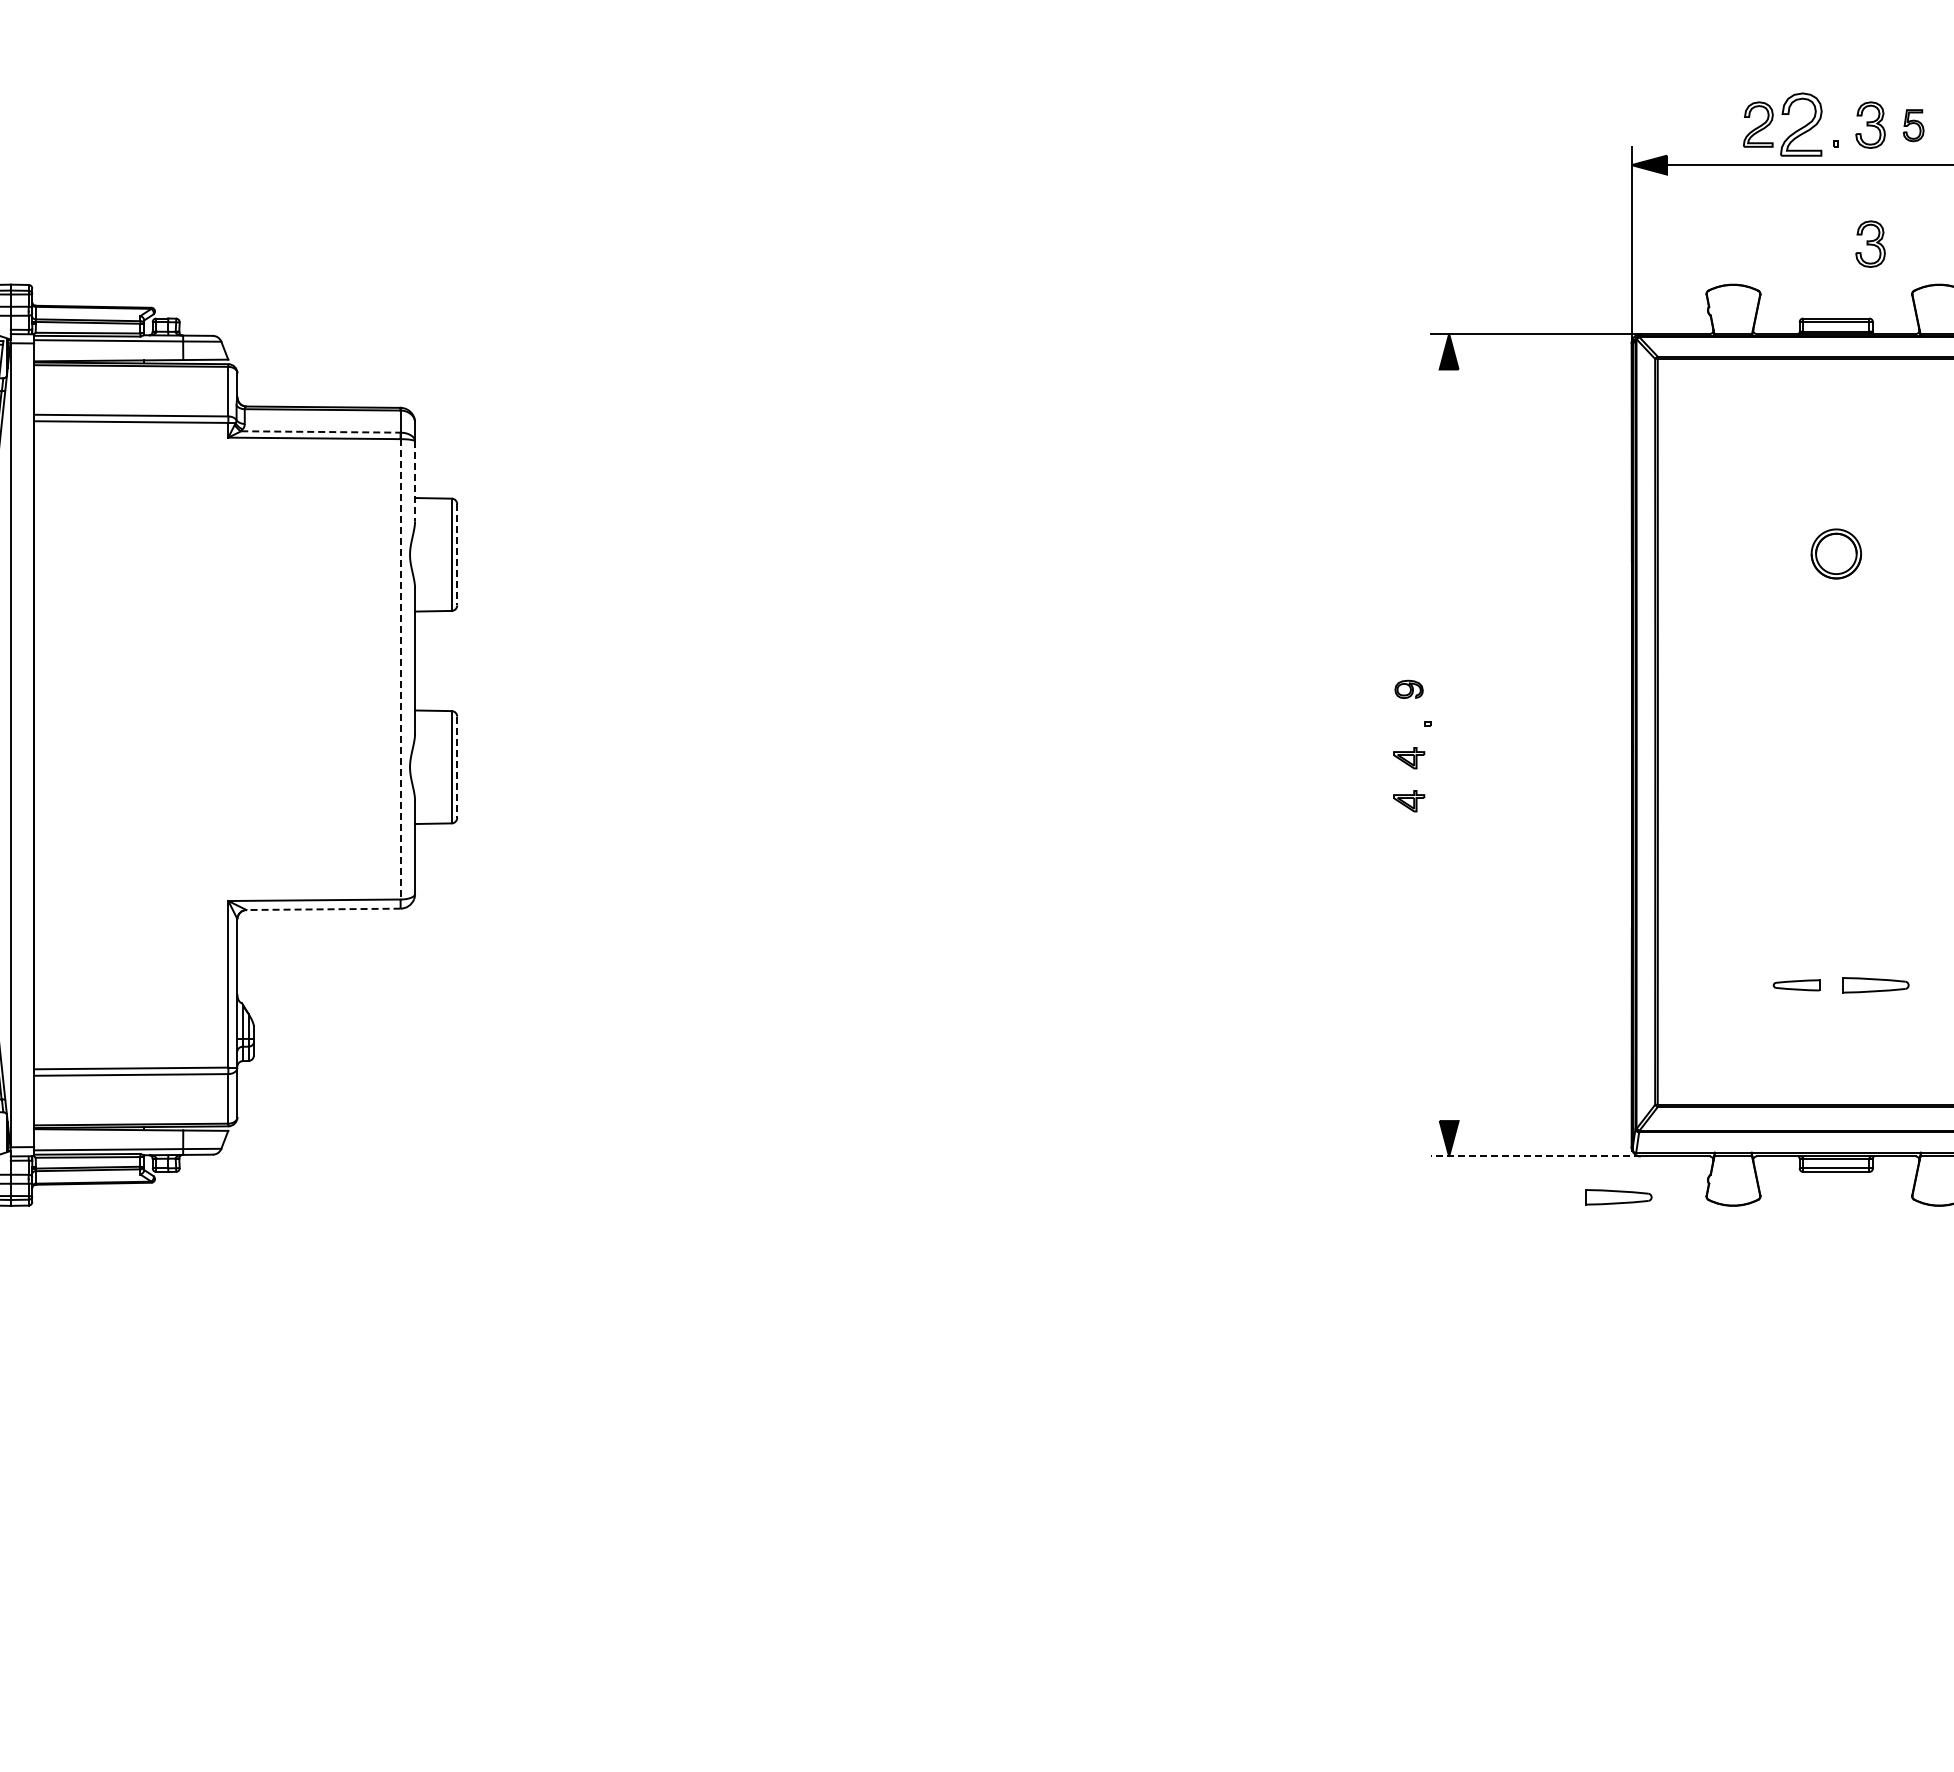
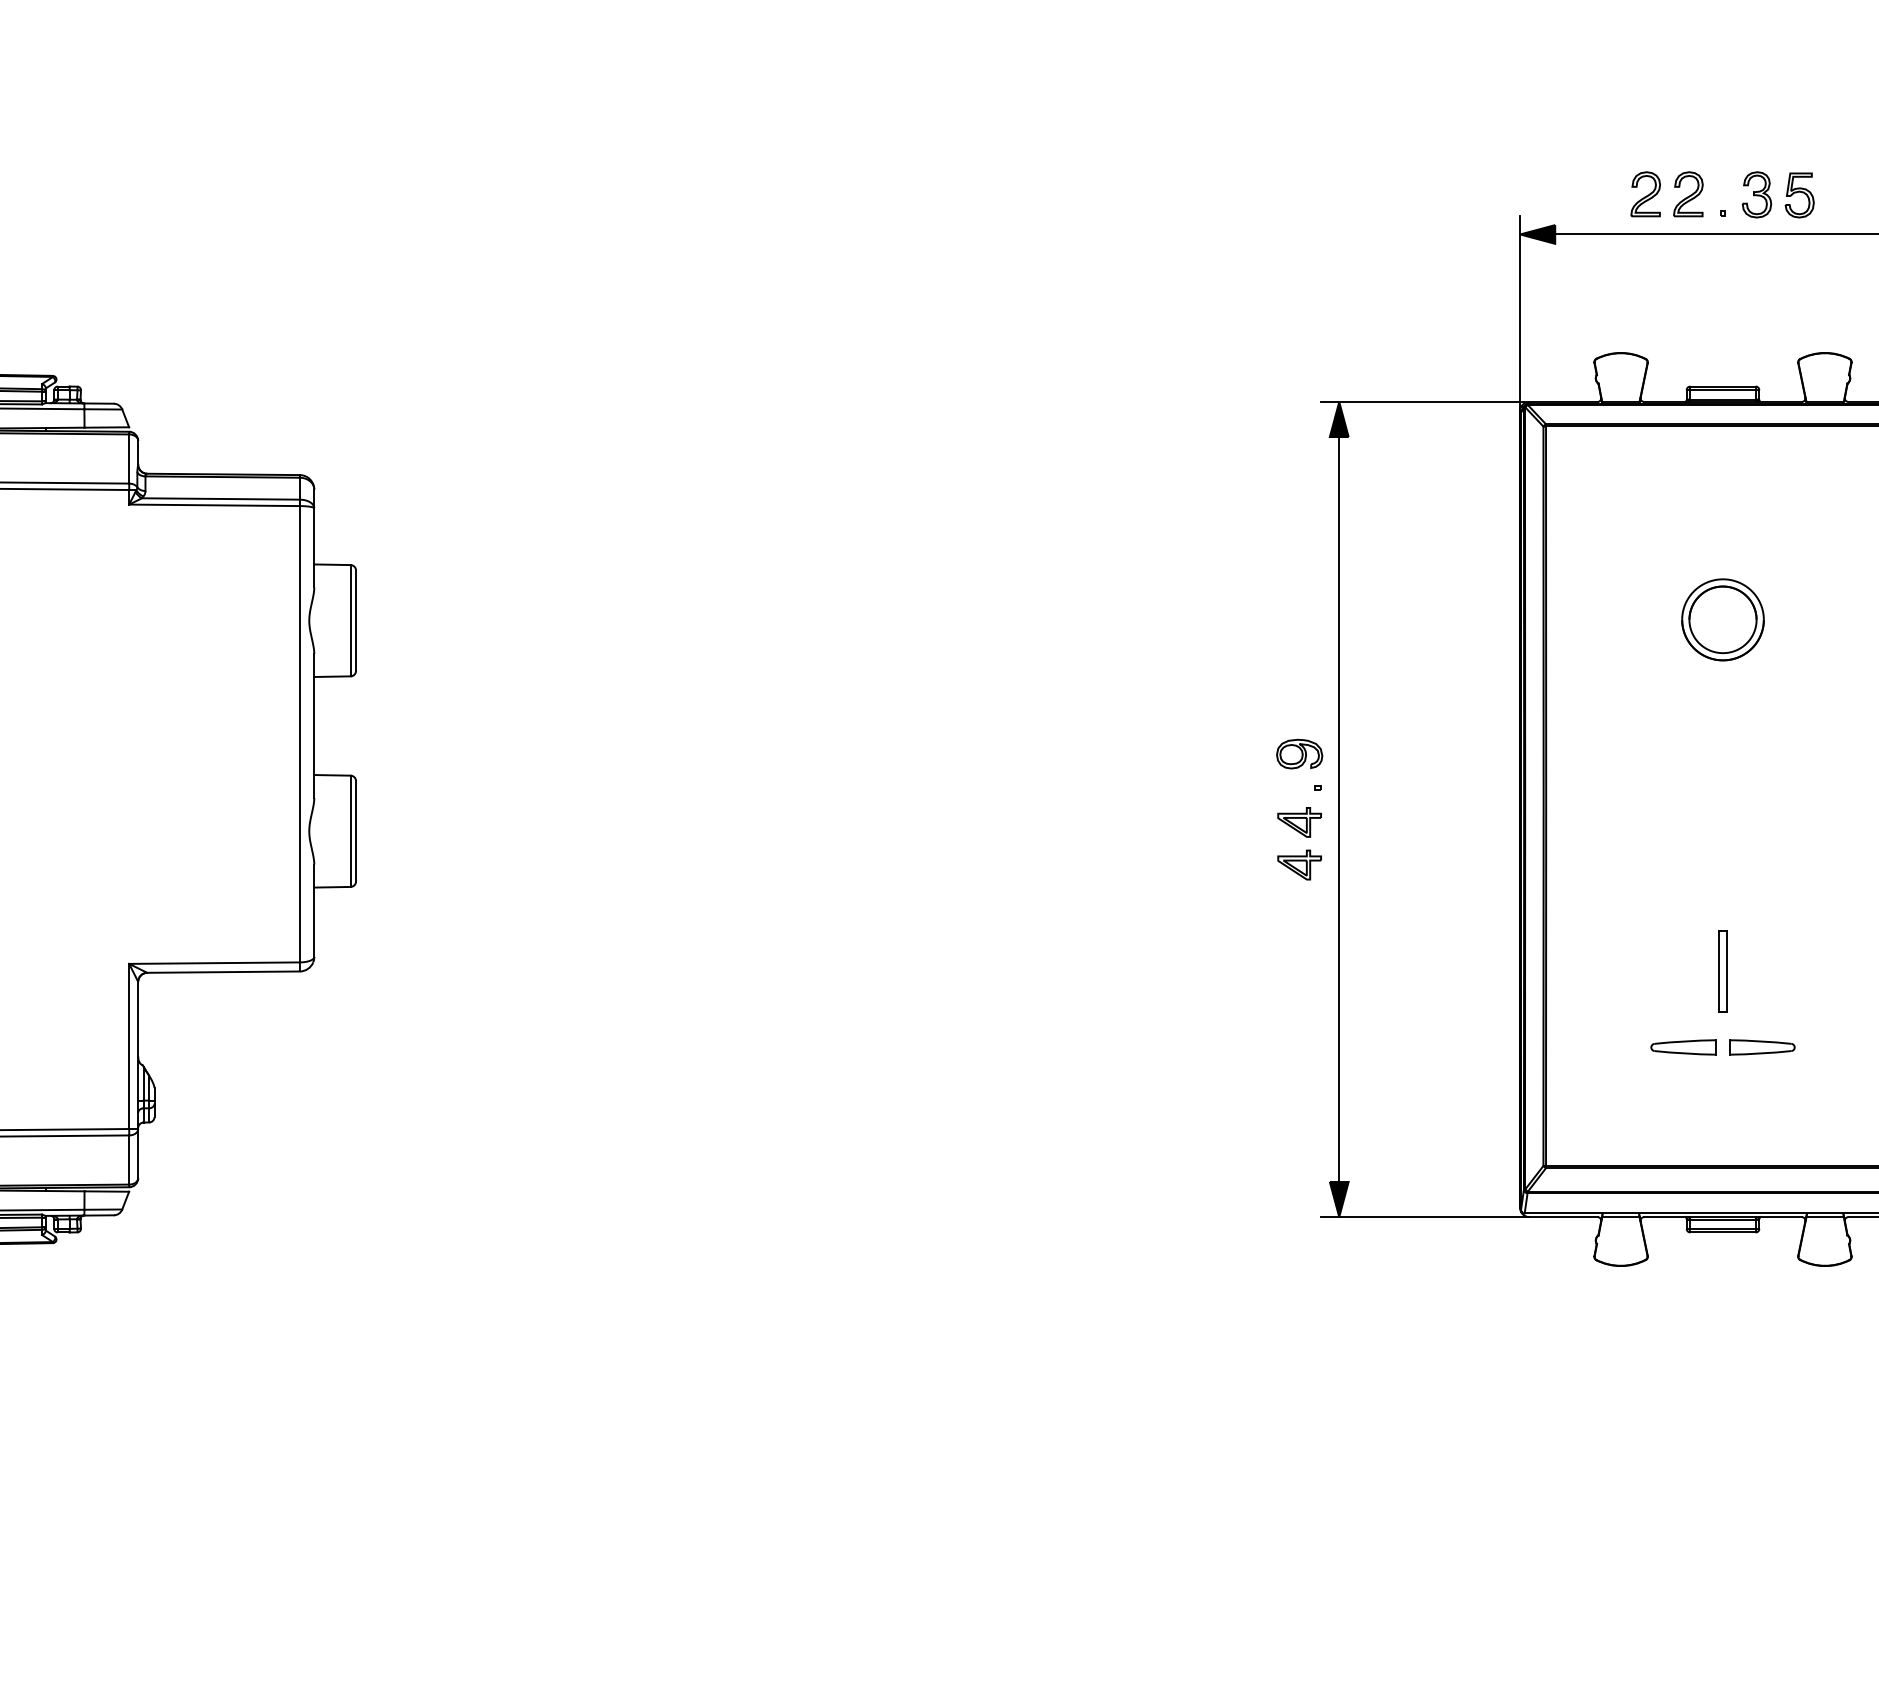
part: (1801, 124) -> (1688, 194), size x0.71
part: (1913, 125) -> (1799, 195), size x1.43
part: (1870, 243) -> (1756, 312), removed
line: (320, 431) -> (220, 498), dashed -> solid
line: (415, 481) -> (314, 548), dashed -> solid
part: (1836, 553) -> (1723, 619), size x1.67
line: (457, 554) -> (356, 620), dashed -> solid
line: (400, 669) -> (299, 734), dashed -> solid
part: (1408, 689) -> (1298, 754), size x1.67
line: (1449, 745) -> (1339, 809), added
part: (1408, 757) -> (1298, 821), size x1.43
line: (457, 767) -> (356, 831), dashed -> solid
part: (1408, 800) -> (1298, 864), size x1.43
part: (1836, 908) -> (1723, 971), added
line: (323, 909) -> (223, 972), dashed -> solid
part: (1796, 985) -> (1683, 1047), size x1.43
line: (1535, 1156) -> (1424, 1217), dashed -> solid
part: (1618, 1197) -> (1507, 1257), removed

